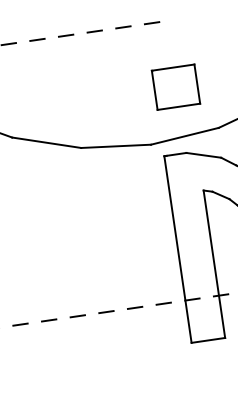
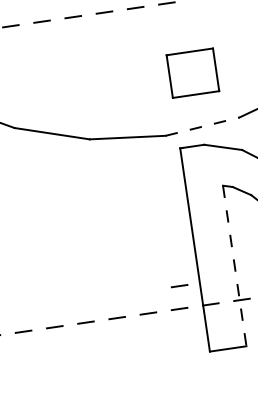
line: (184, 136) -> (202, 126), solid -> dashed
line: (214, 264) -> (234, 266), solid -> dashed
line: (163, 282) -> (179, 285), added

